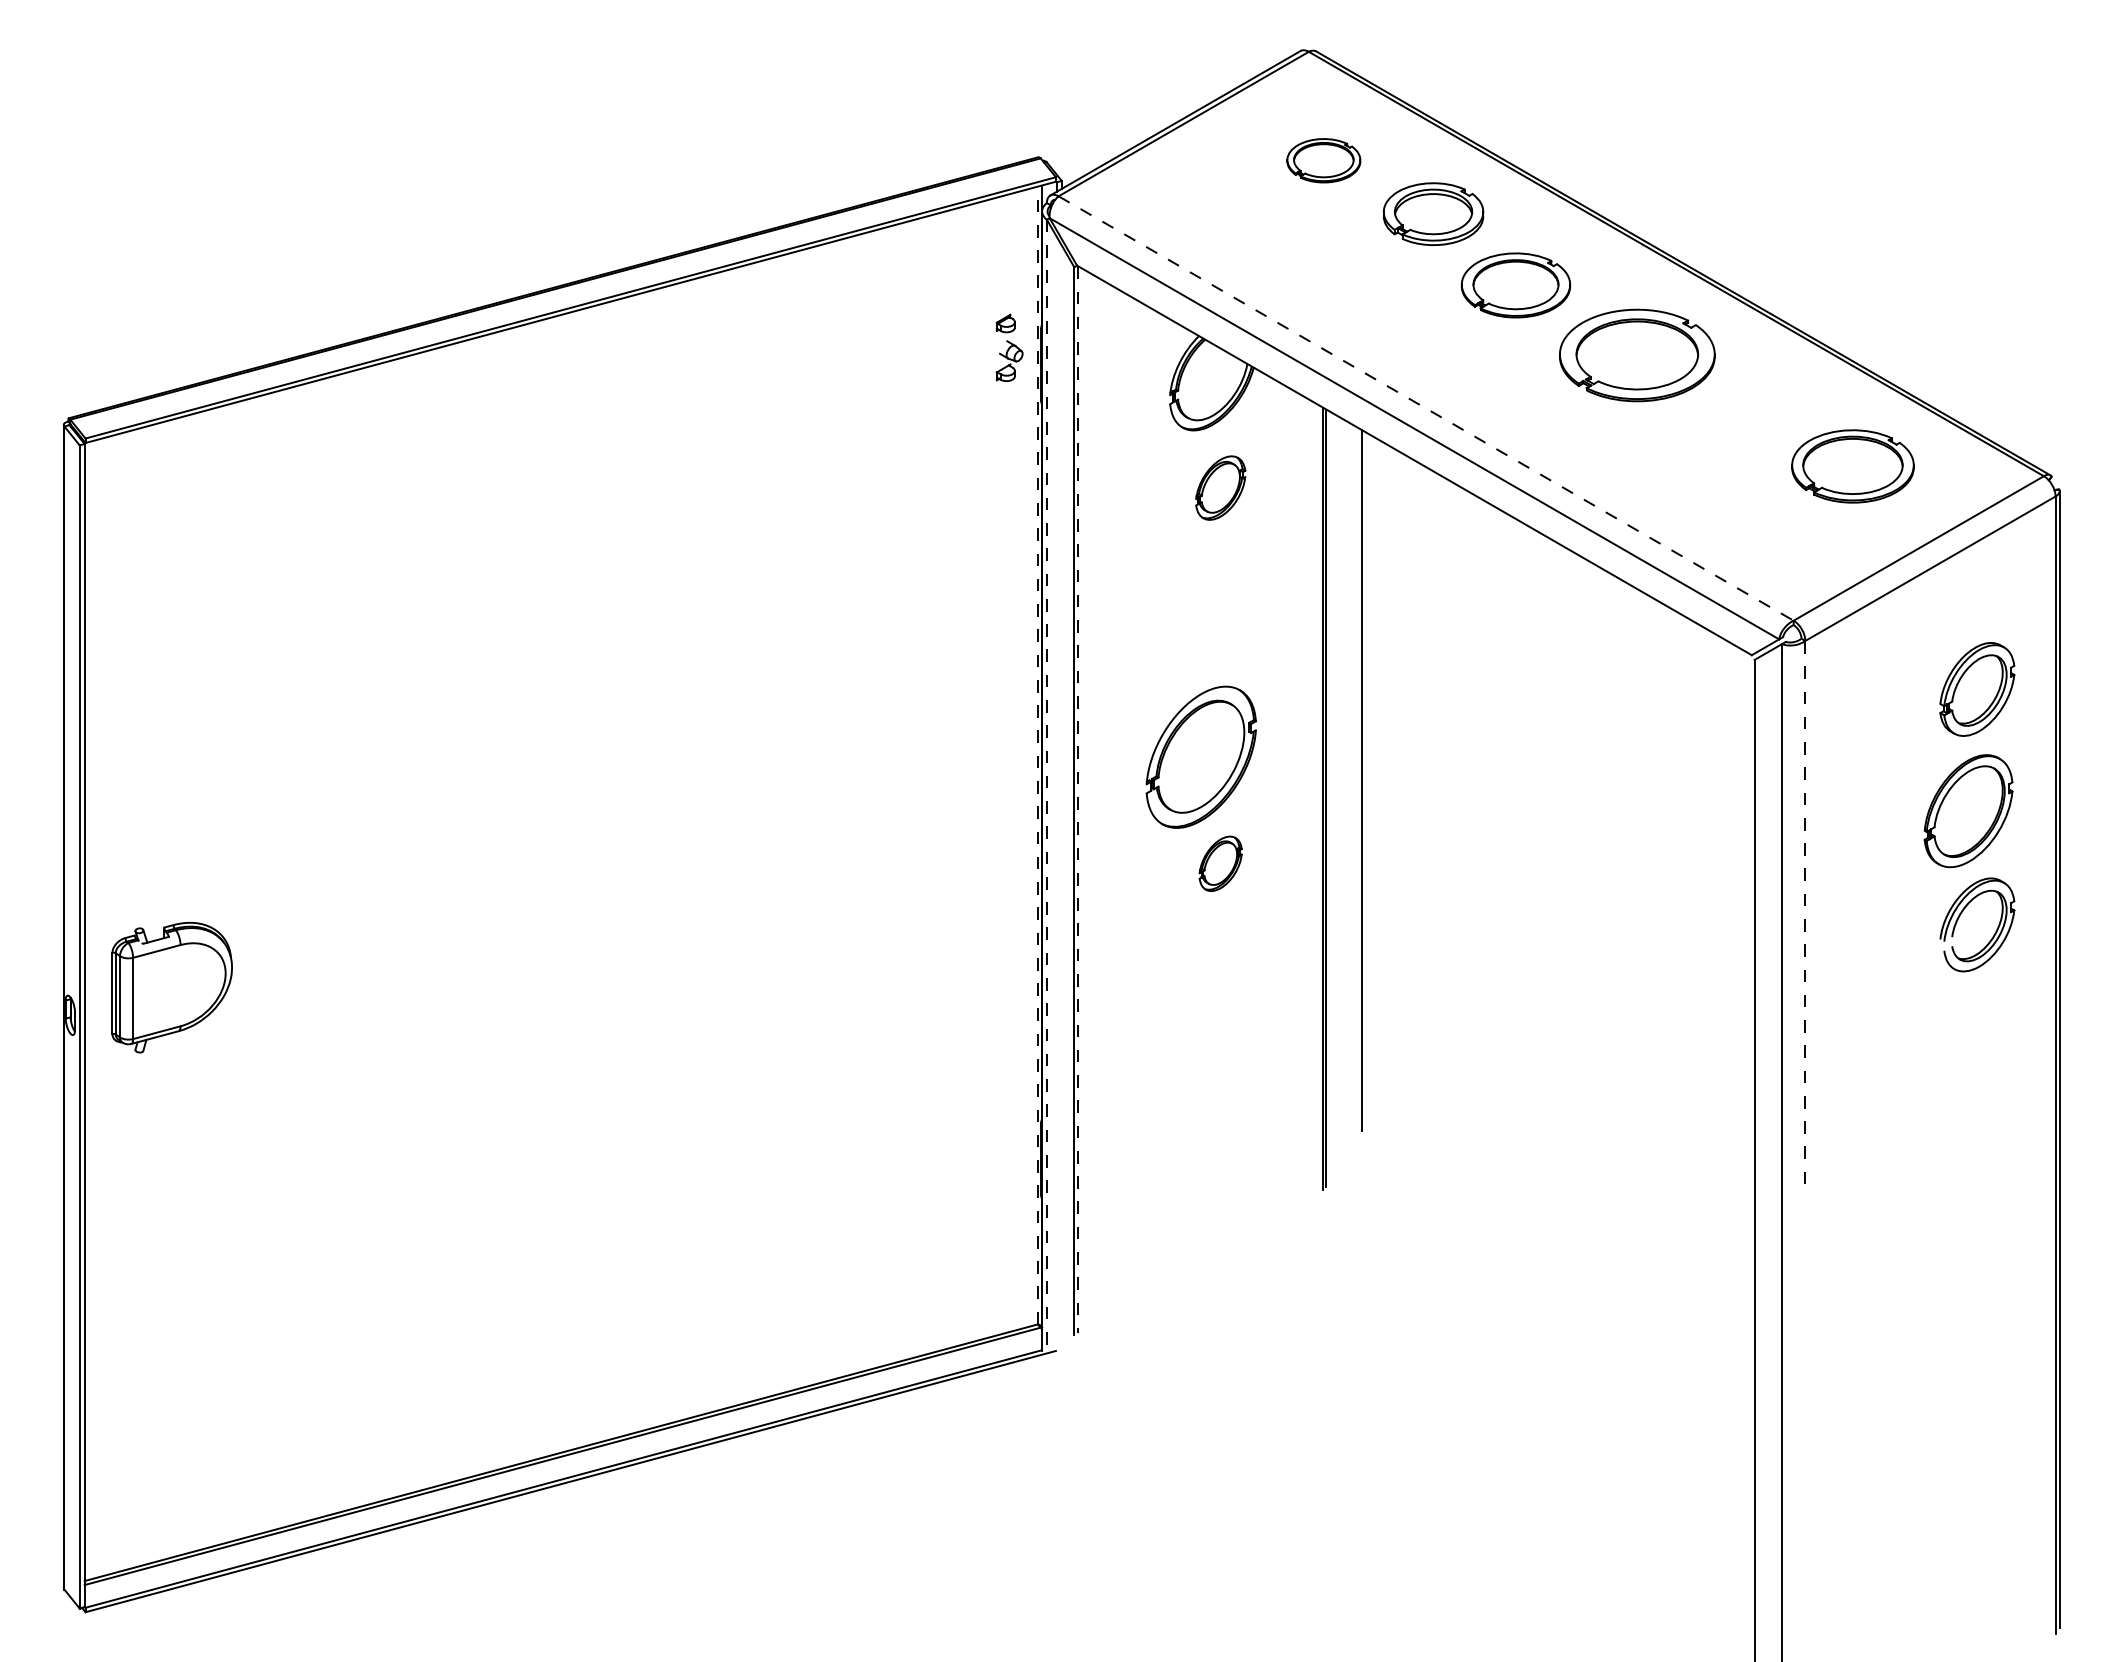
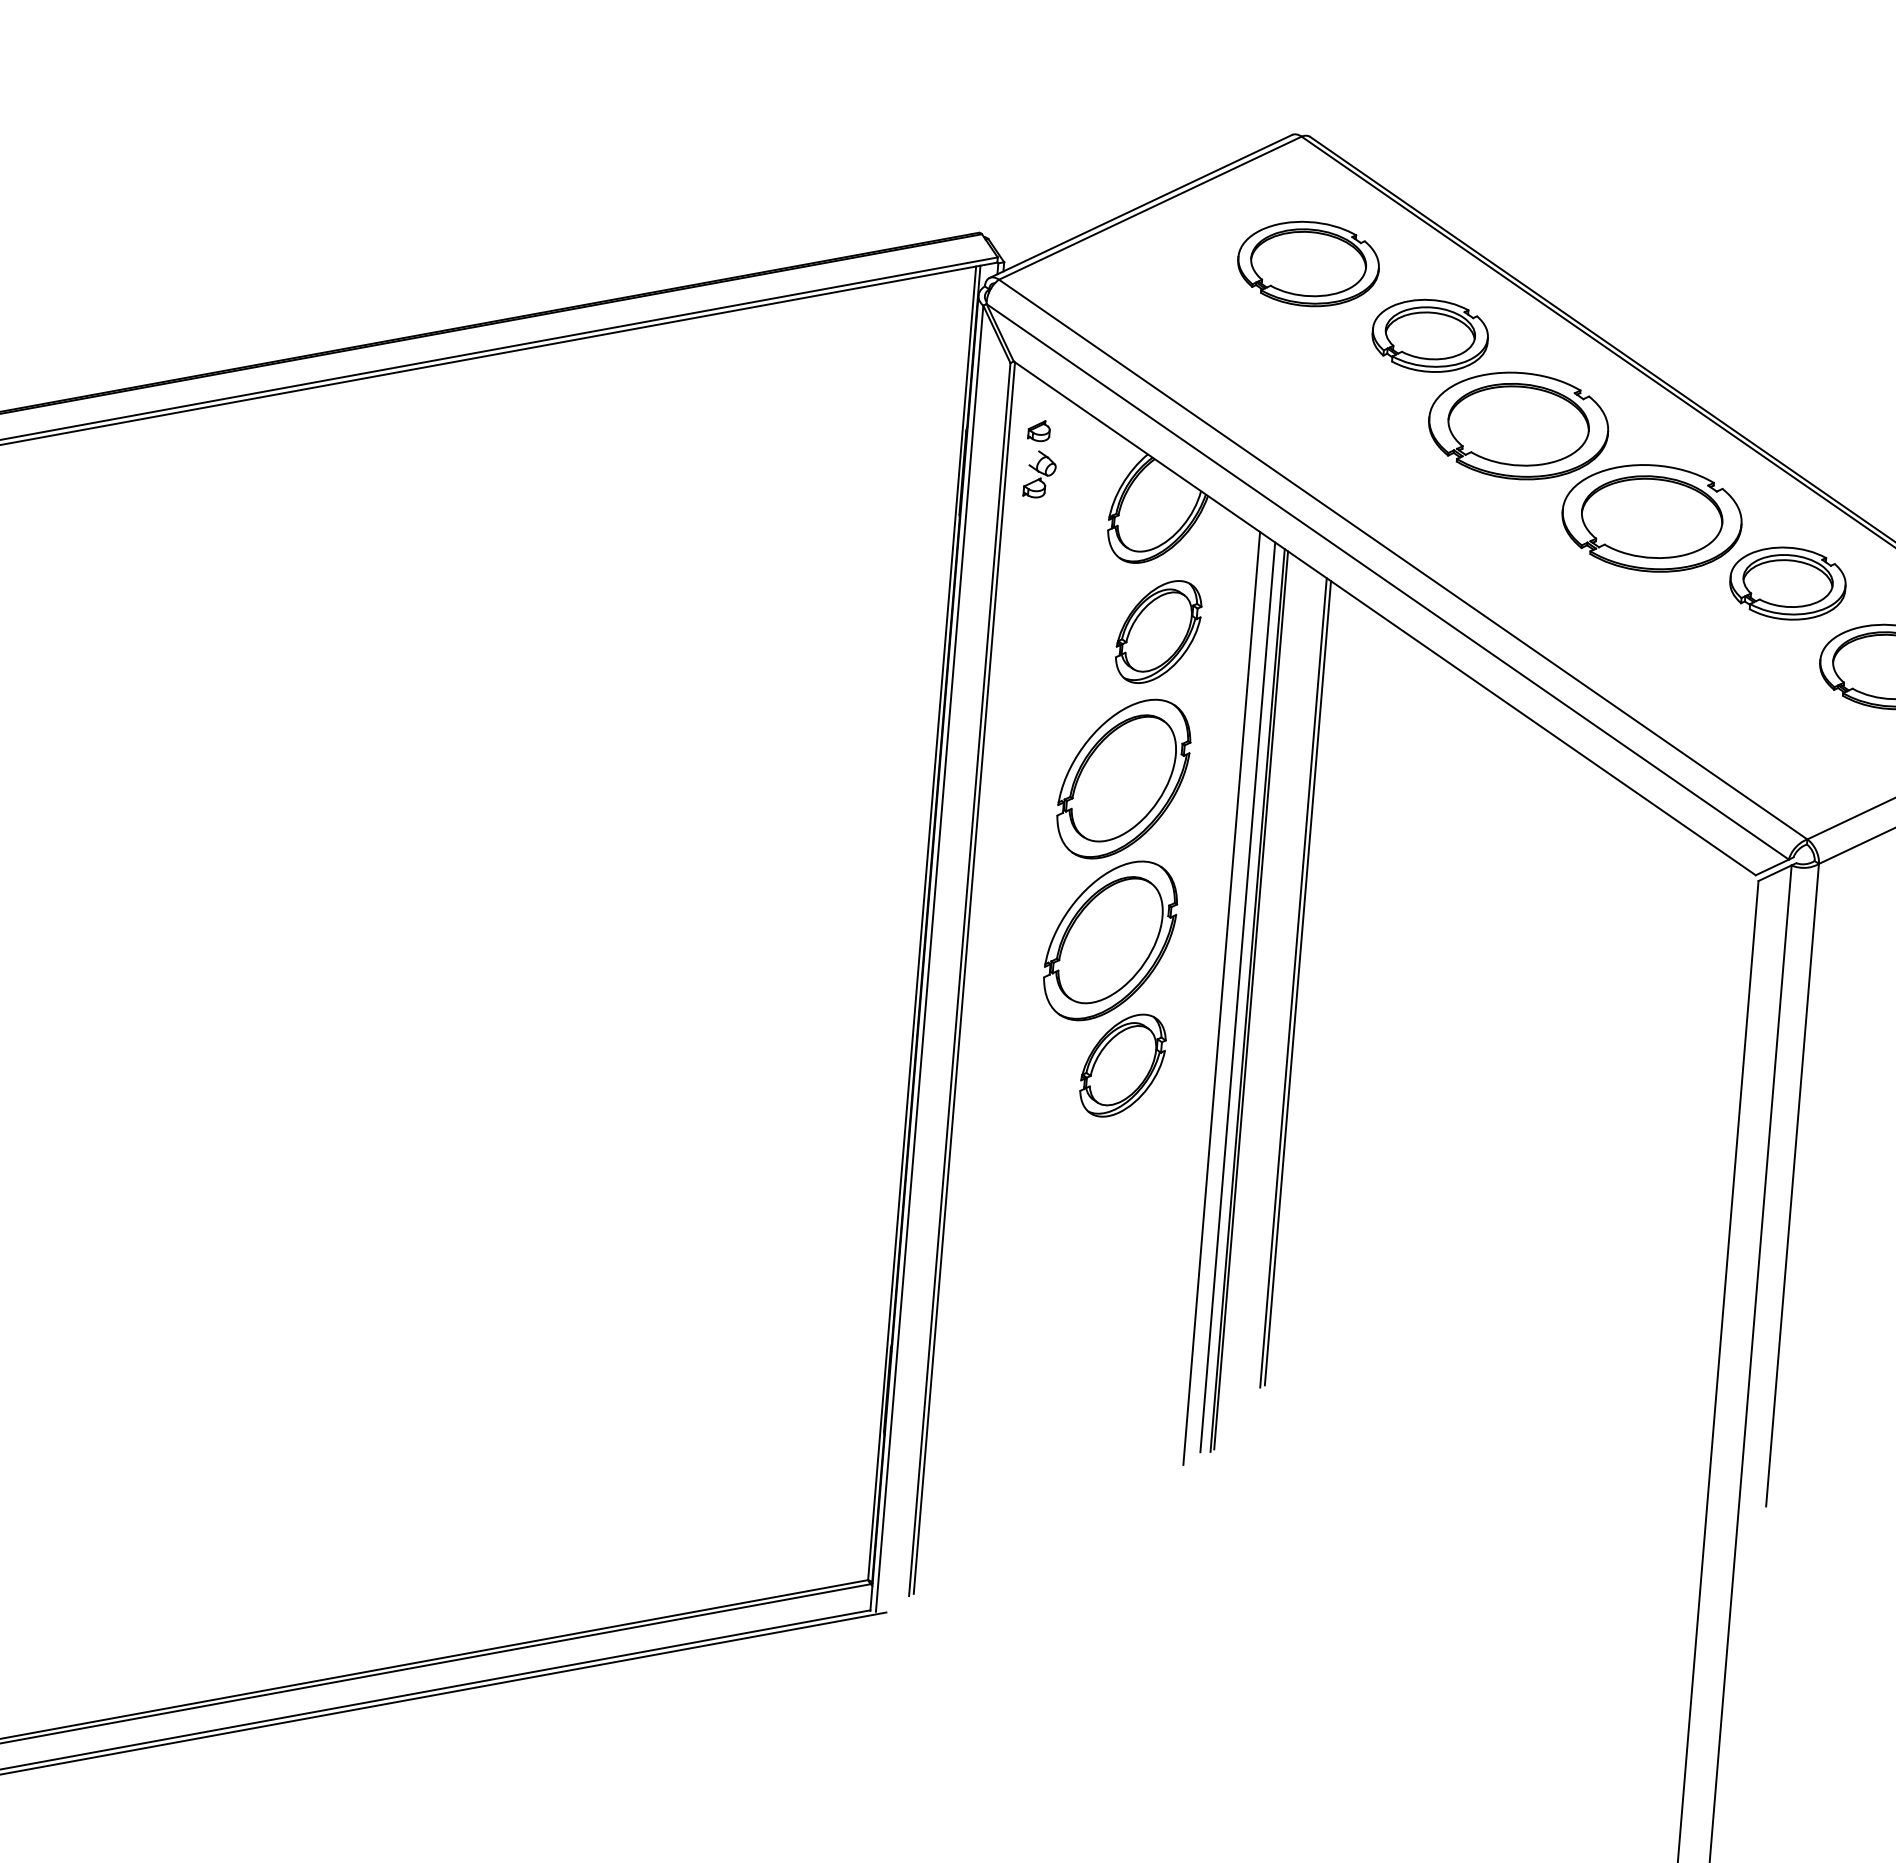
part: (1323, 160) -> (1308, 263), size x1.67
part: (1515, 285) -> (1518, 426), size x1.43
part: (1009, 347) -> (1041, 458), moved
part: (1758, 401) -> (1787, 583), added
line: (1426, 408) -> (1403, 559), dashed -> solid
part: (1220, 487) -> (1158, 631), size x1.43
part: (1200, 616) -> (1122, 778), added
line: (1037, 755) -> (921, 923), dashed -> solid
line: (1365, 780) -> (1297, 983), added
line: (1046, 785) -> (929, 958), dashed -> solid
line: (1314, 796) -> (1237, 996), added
line: (1301, 798) -> (1222, 997), added
line: (1078, 800) -> (964, 979), dashed -> solid
part: (1220, 863) -> (1122, 1065), size x1.67
line: (1805, 919) -> (1792, 1185), dashed -> solid

